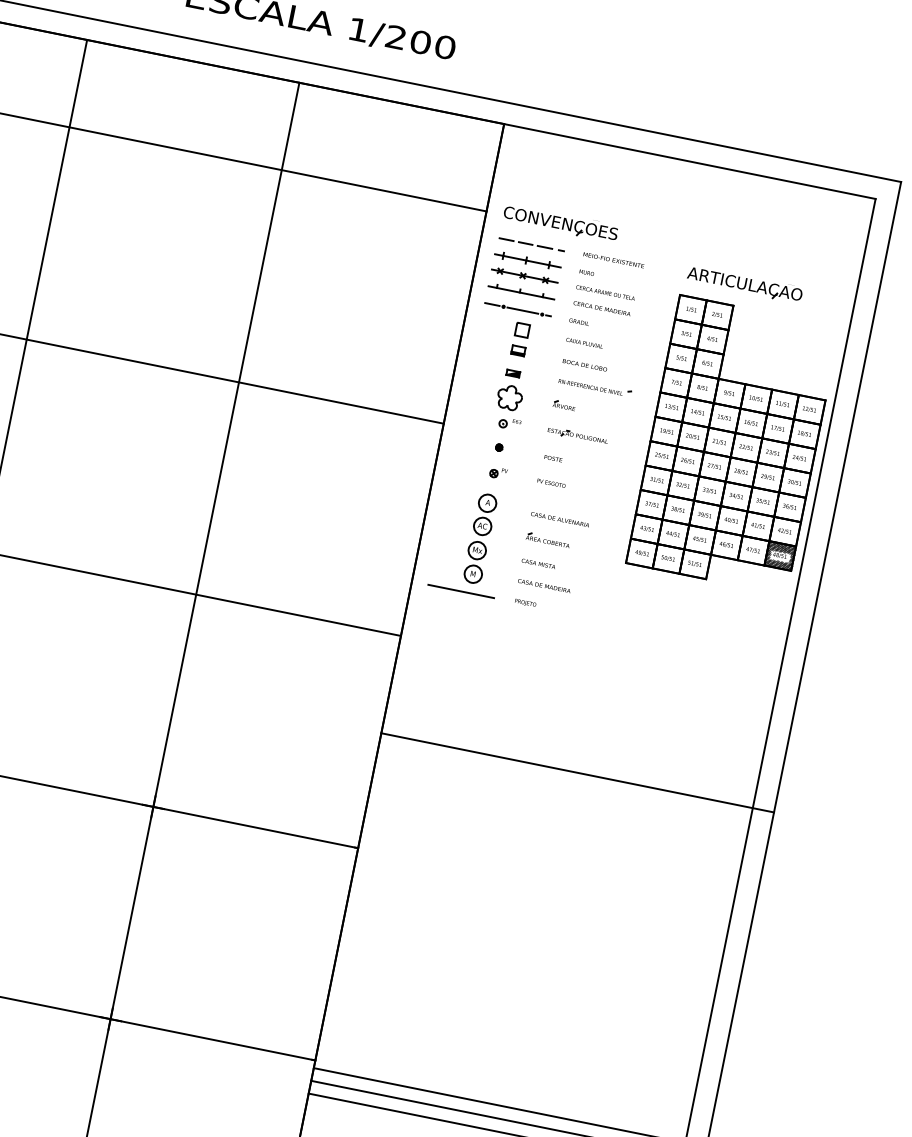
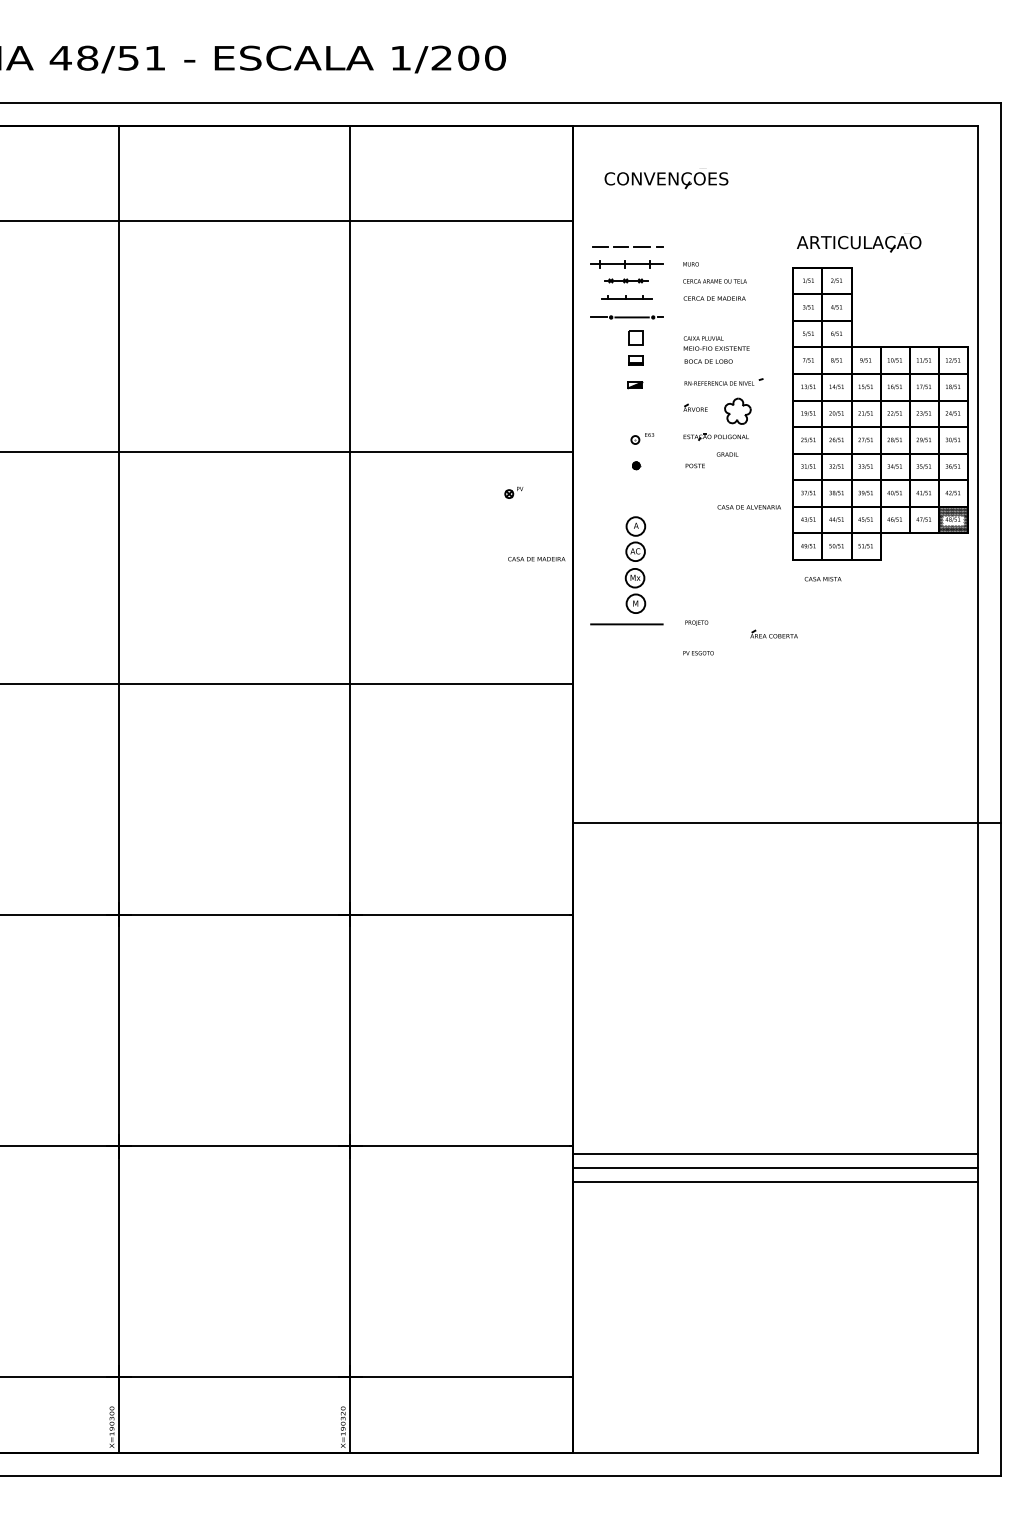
part: (560, 222) -> (666, 178), moved
text: (613, 260) -> (716, 348), moved
part: (524, 275) -> (626, 280), size x0.6
part: (521, 291) -> (626, 297), size x0.7
text: (579, 322) -> (727, 454), moved
part: (509, 396) -> (737, 410), moved
part: (498, 472) -> (513, 492), moved
text: (551, 483) -> (698, 653), moved
text: (559, 519) -> (748, 507), moved
part: (547, 539) -> (773, 633), moved
text: (538, 564) -> (822, 579), moved
text: (544, 586) -> (536, 559), moved
line: (577, 772) -> (786, 822), moved

